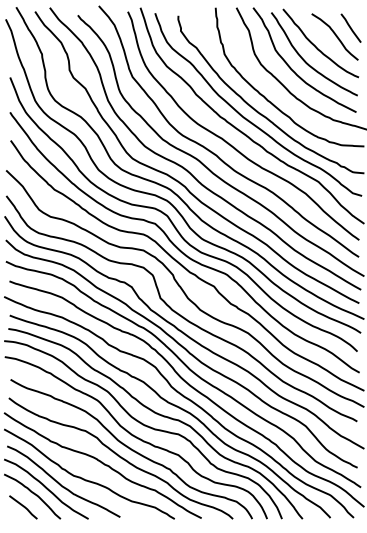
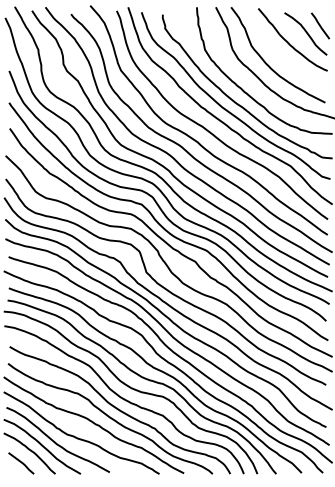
curve: (306, 61) -> (279, 56), removed

